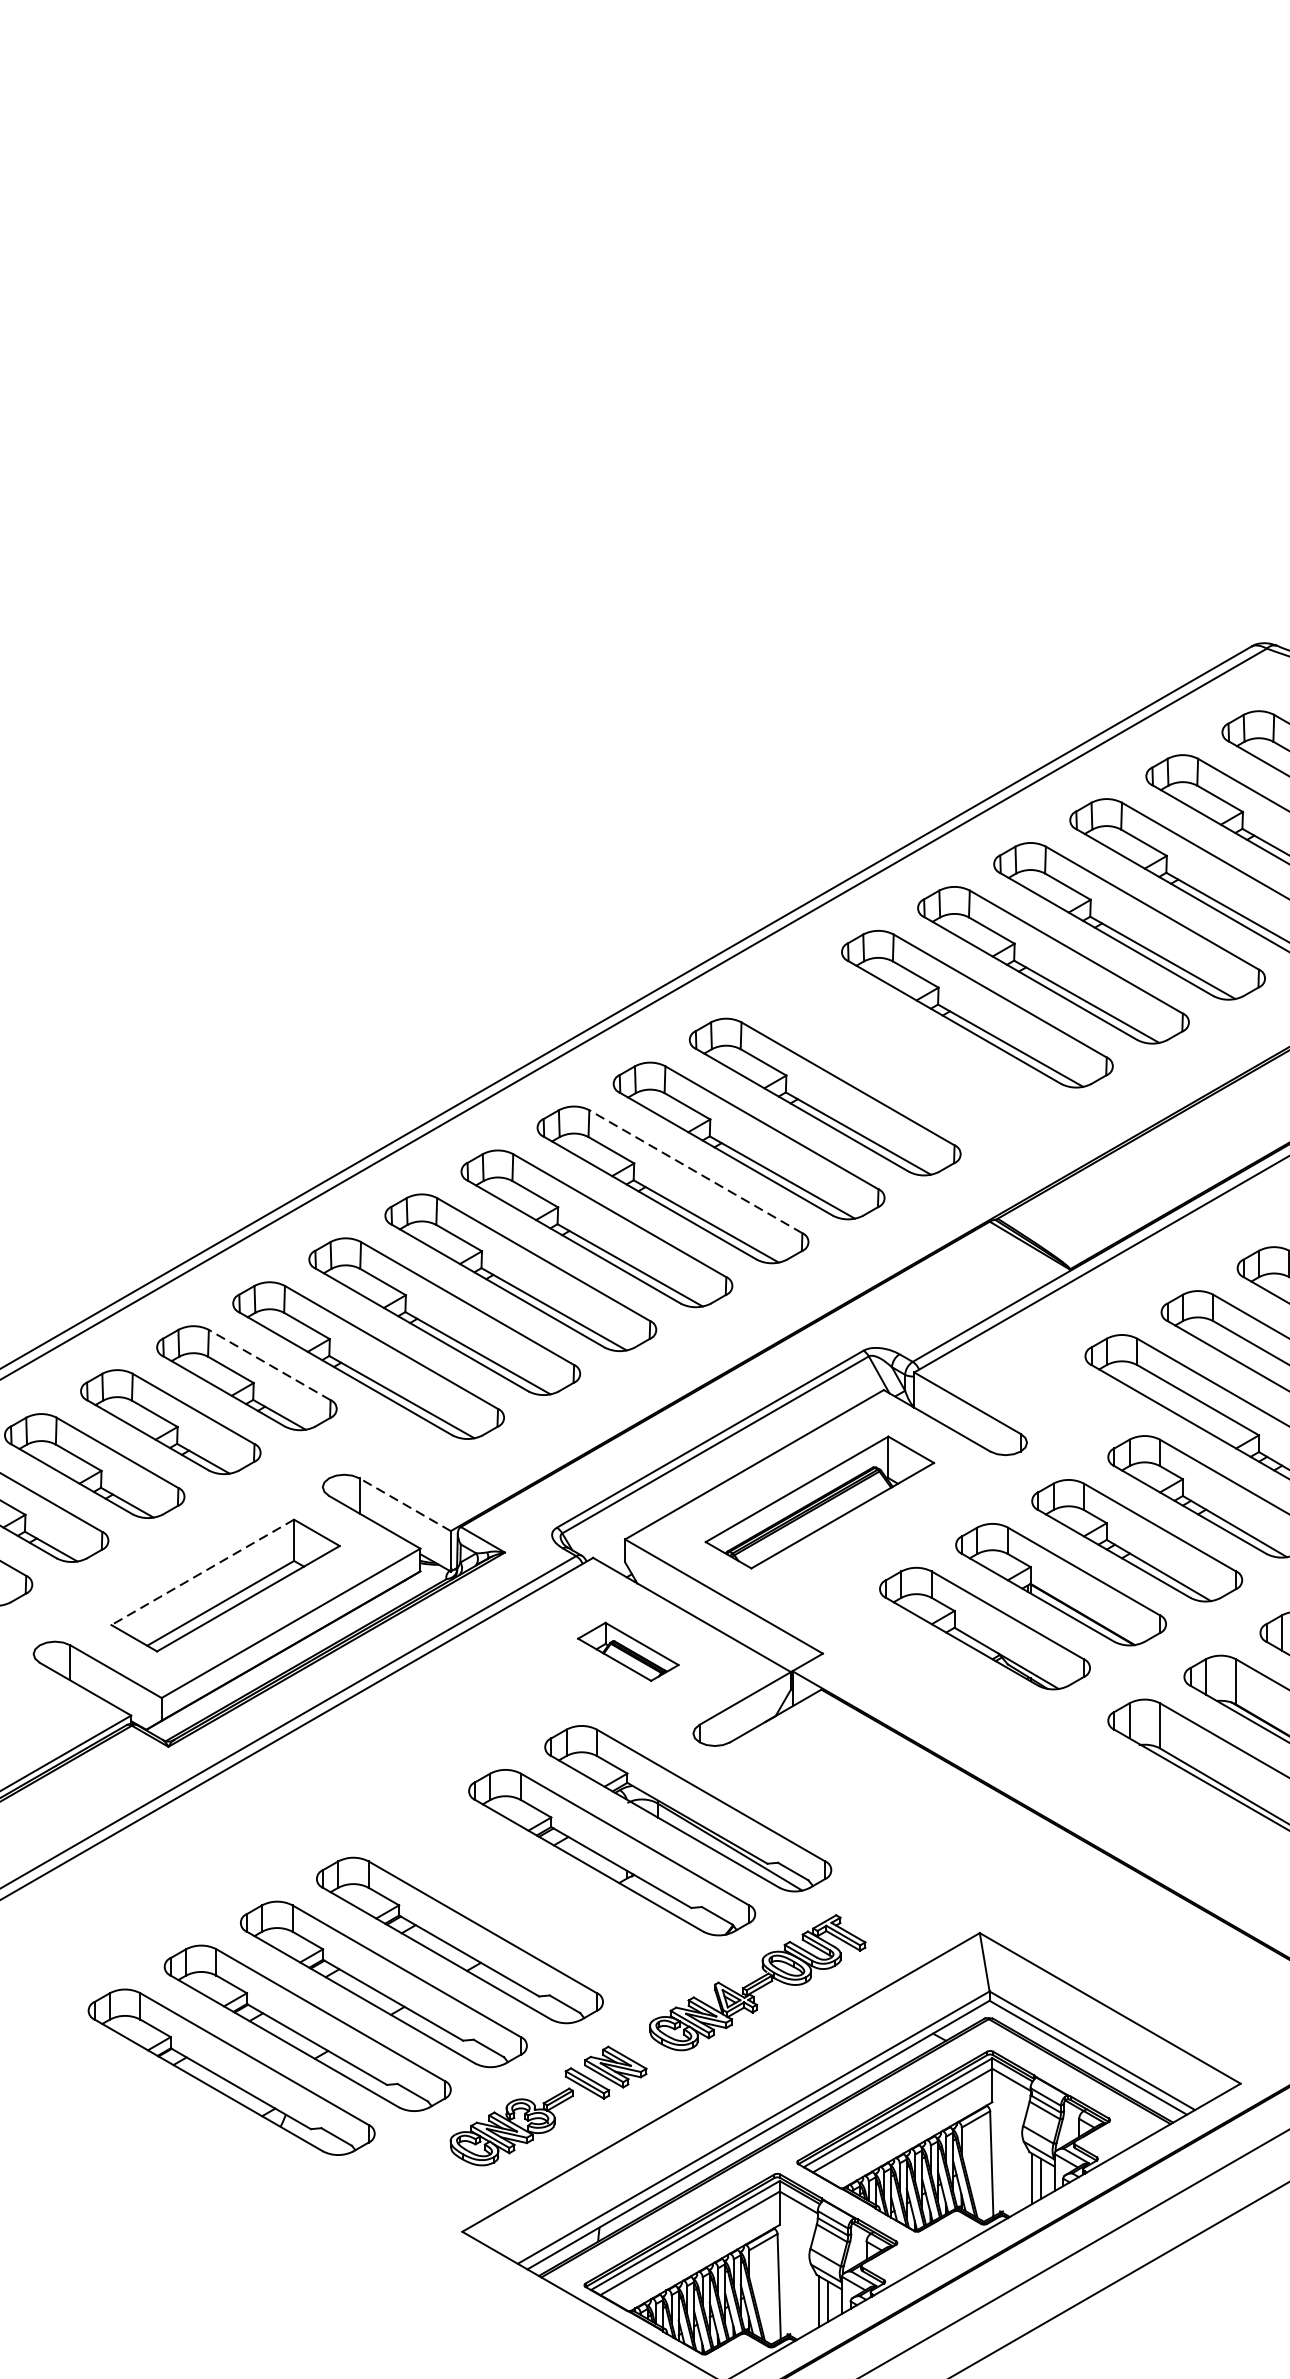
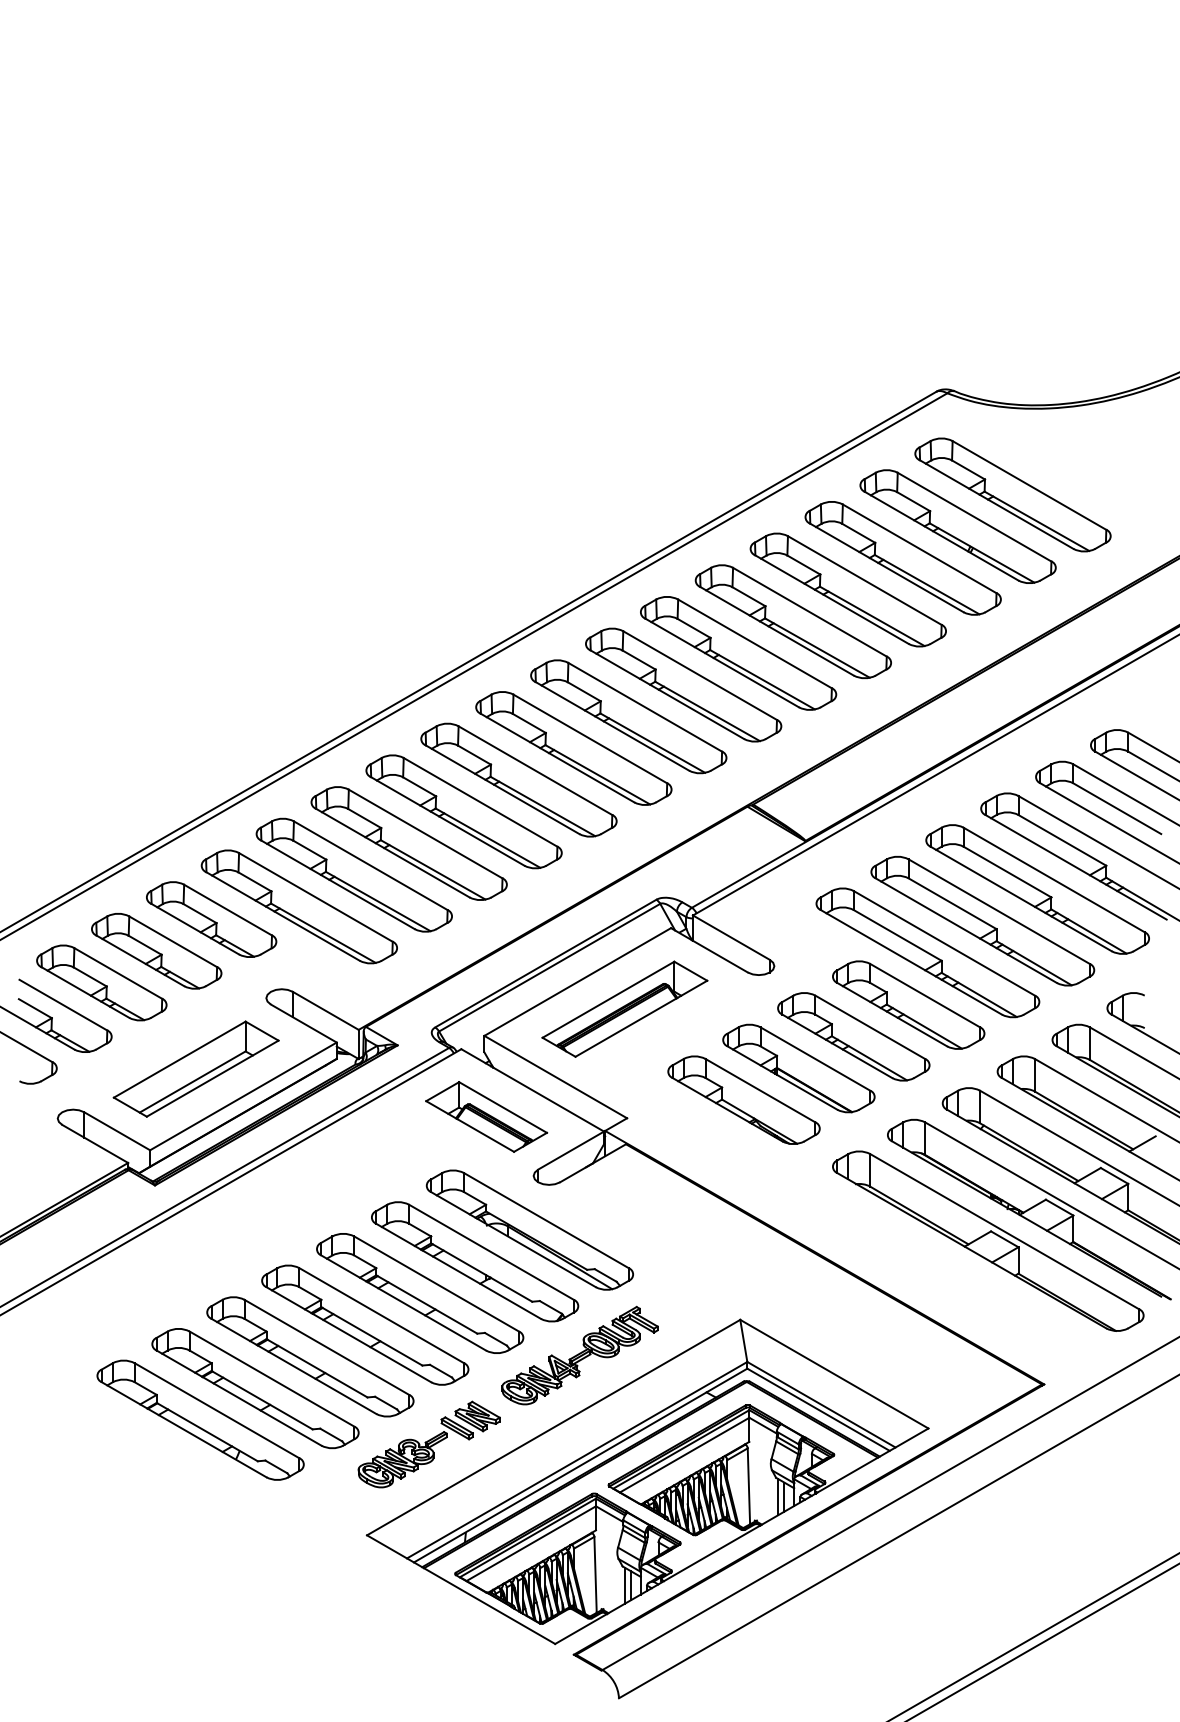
part: (901, 1052) -> (683, 684), added
line: (695, 1171) -> (535, 770), dashed -> solid
line: (270, 1365) -> (228, 910), dashed -> solid
line: (404, 1504) -> (325, 1010), dashed -> solid
line: (202, 1572) -> (179, 1059), dashed -> solid
part: (627, 1651) -> (486, 1116), size x1.67
part: (536, 1896) -> (420, 1293), added

